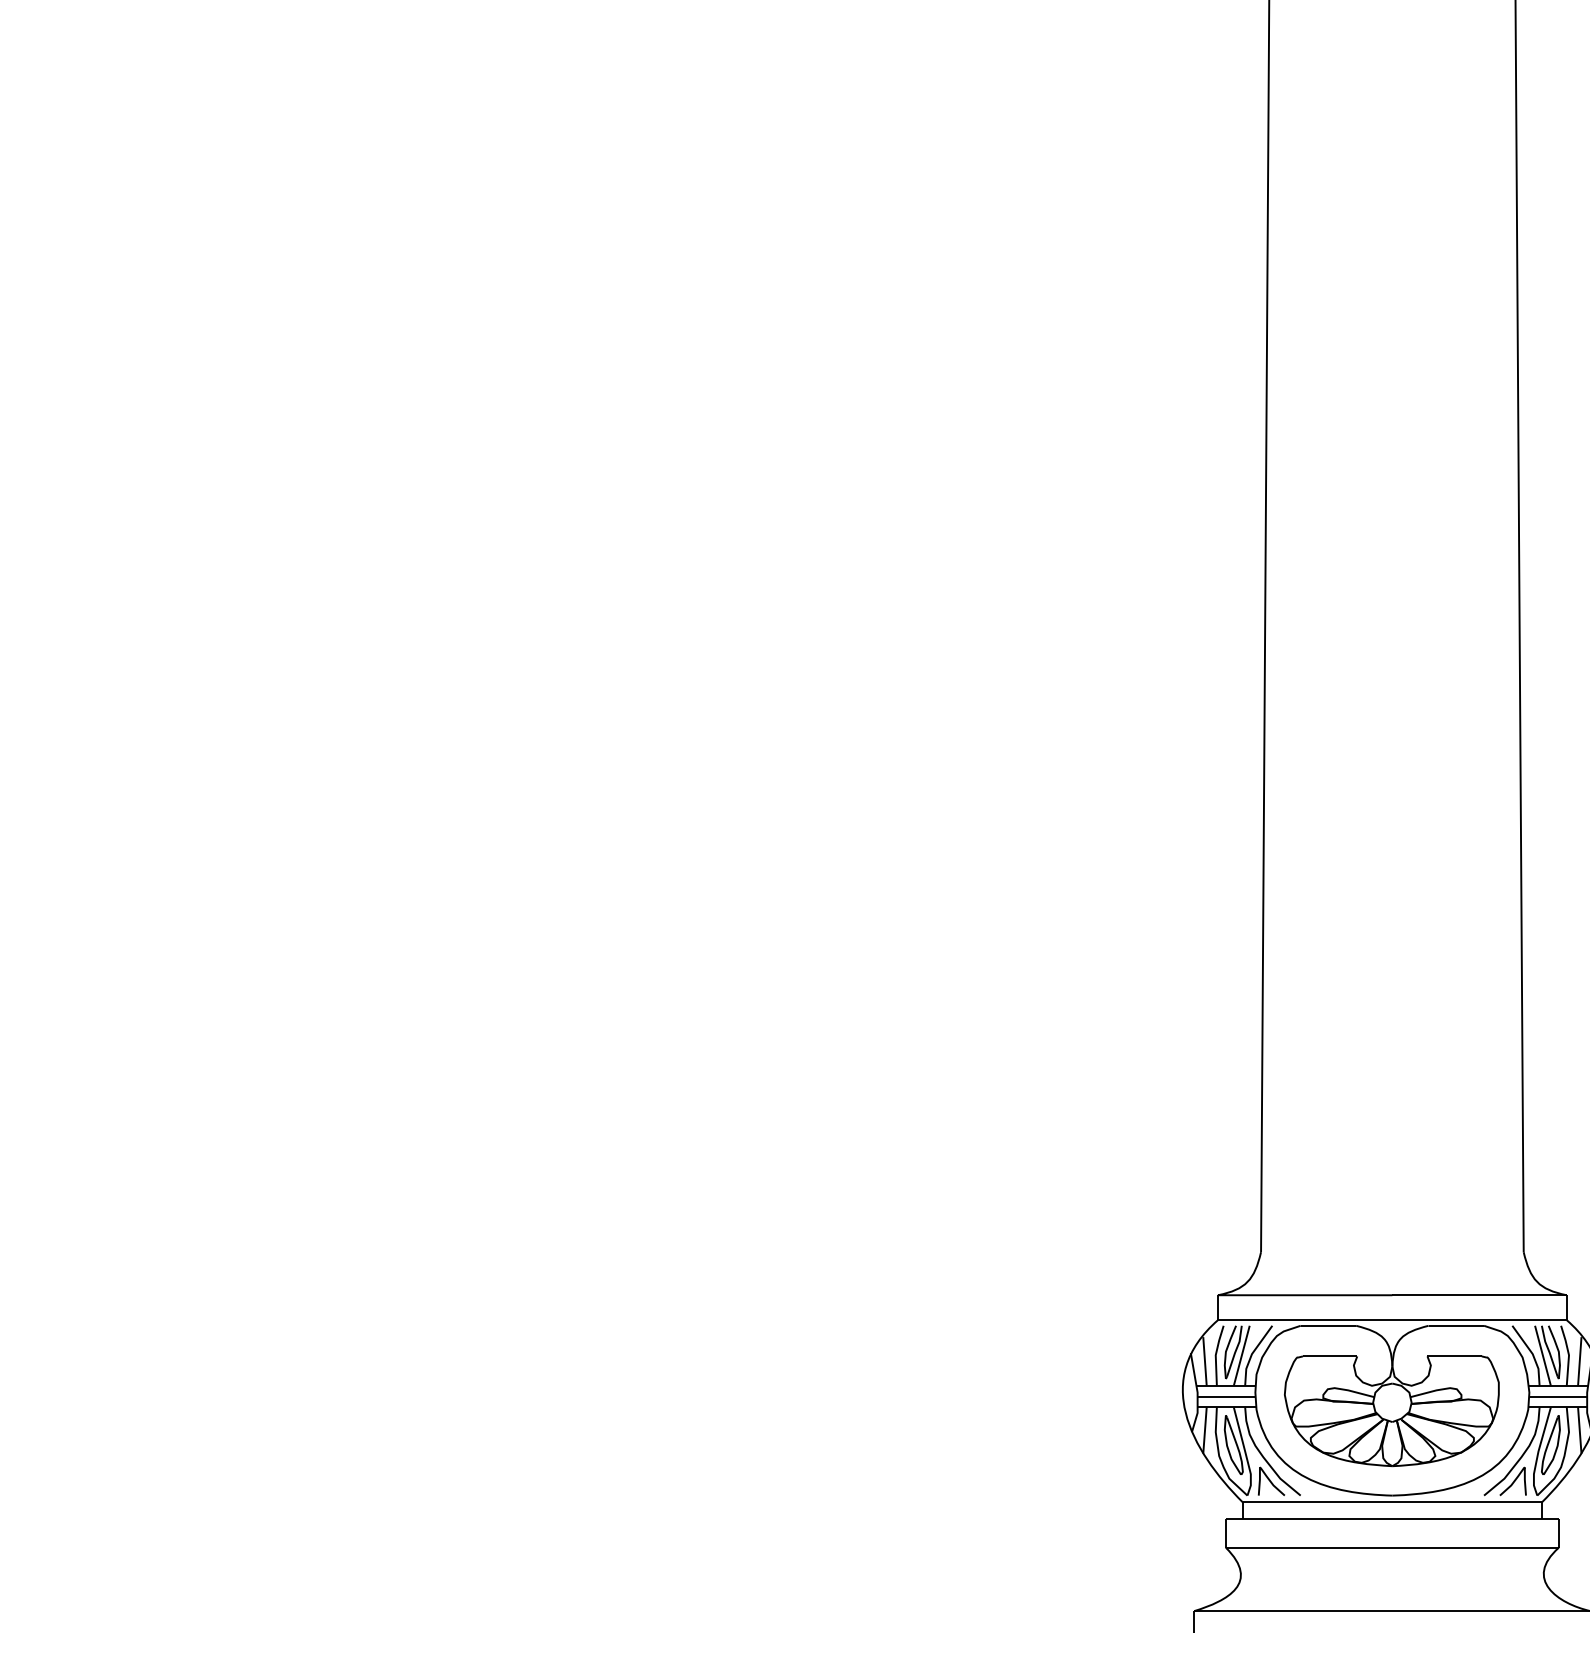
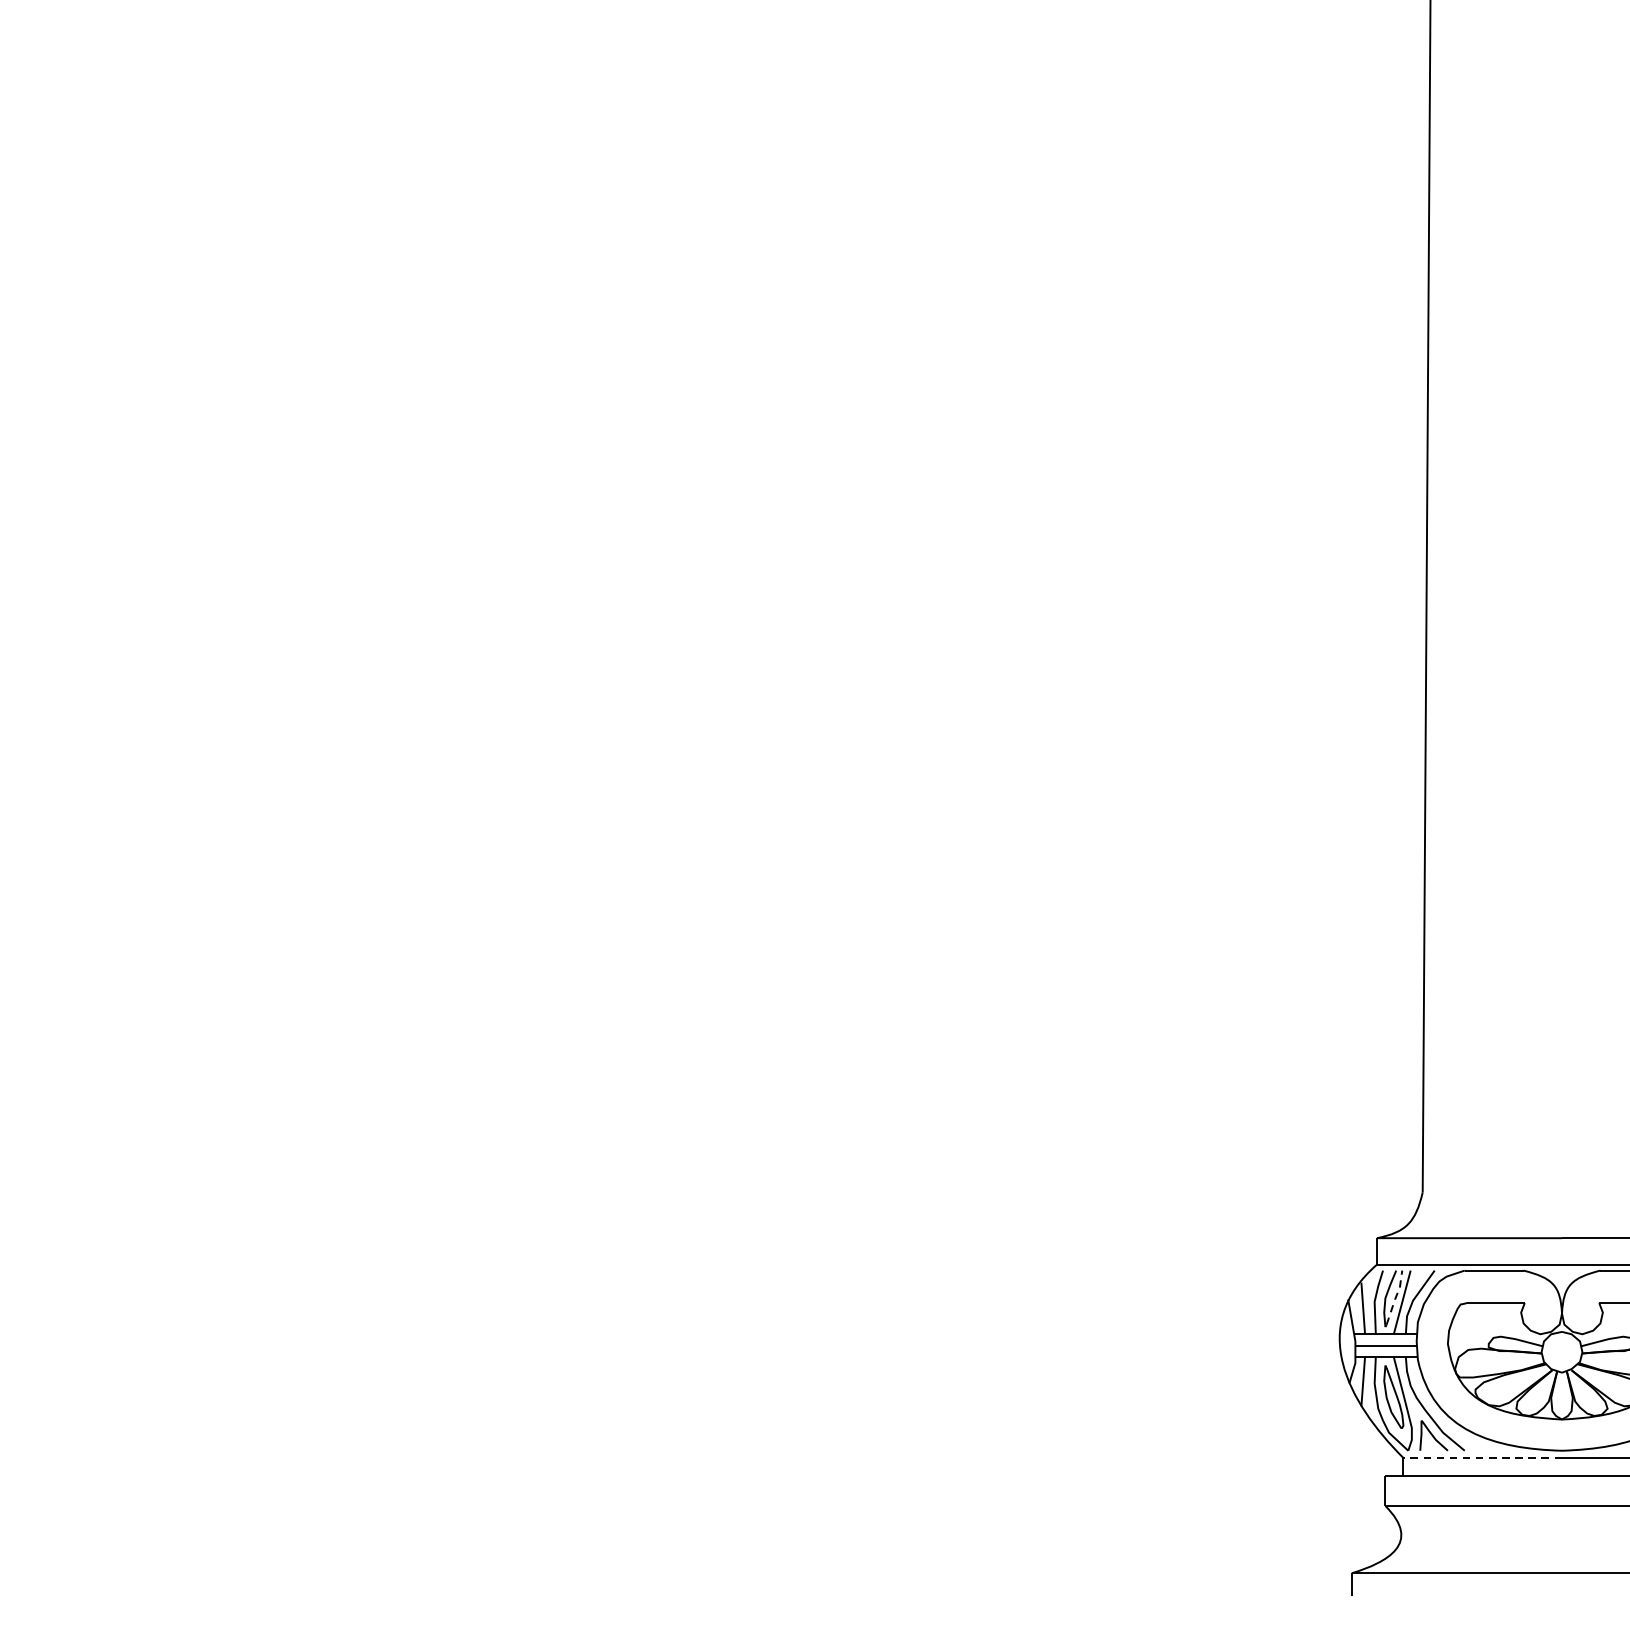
line: (1235, 1351) -> (1395, 1297), solid -> dashed
line: (1317, 1502) -> (1482, 1458), solid -> dashed

